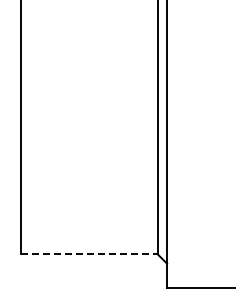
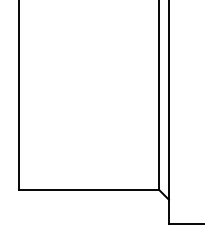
line: (89, 254) -> (89, 190), dashed -> solid

